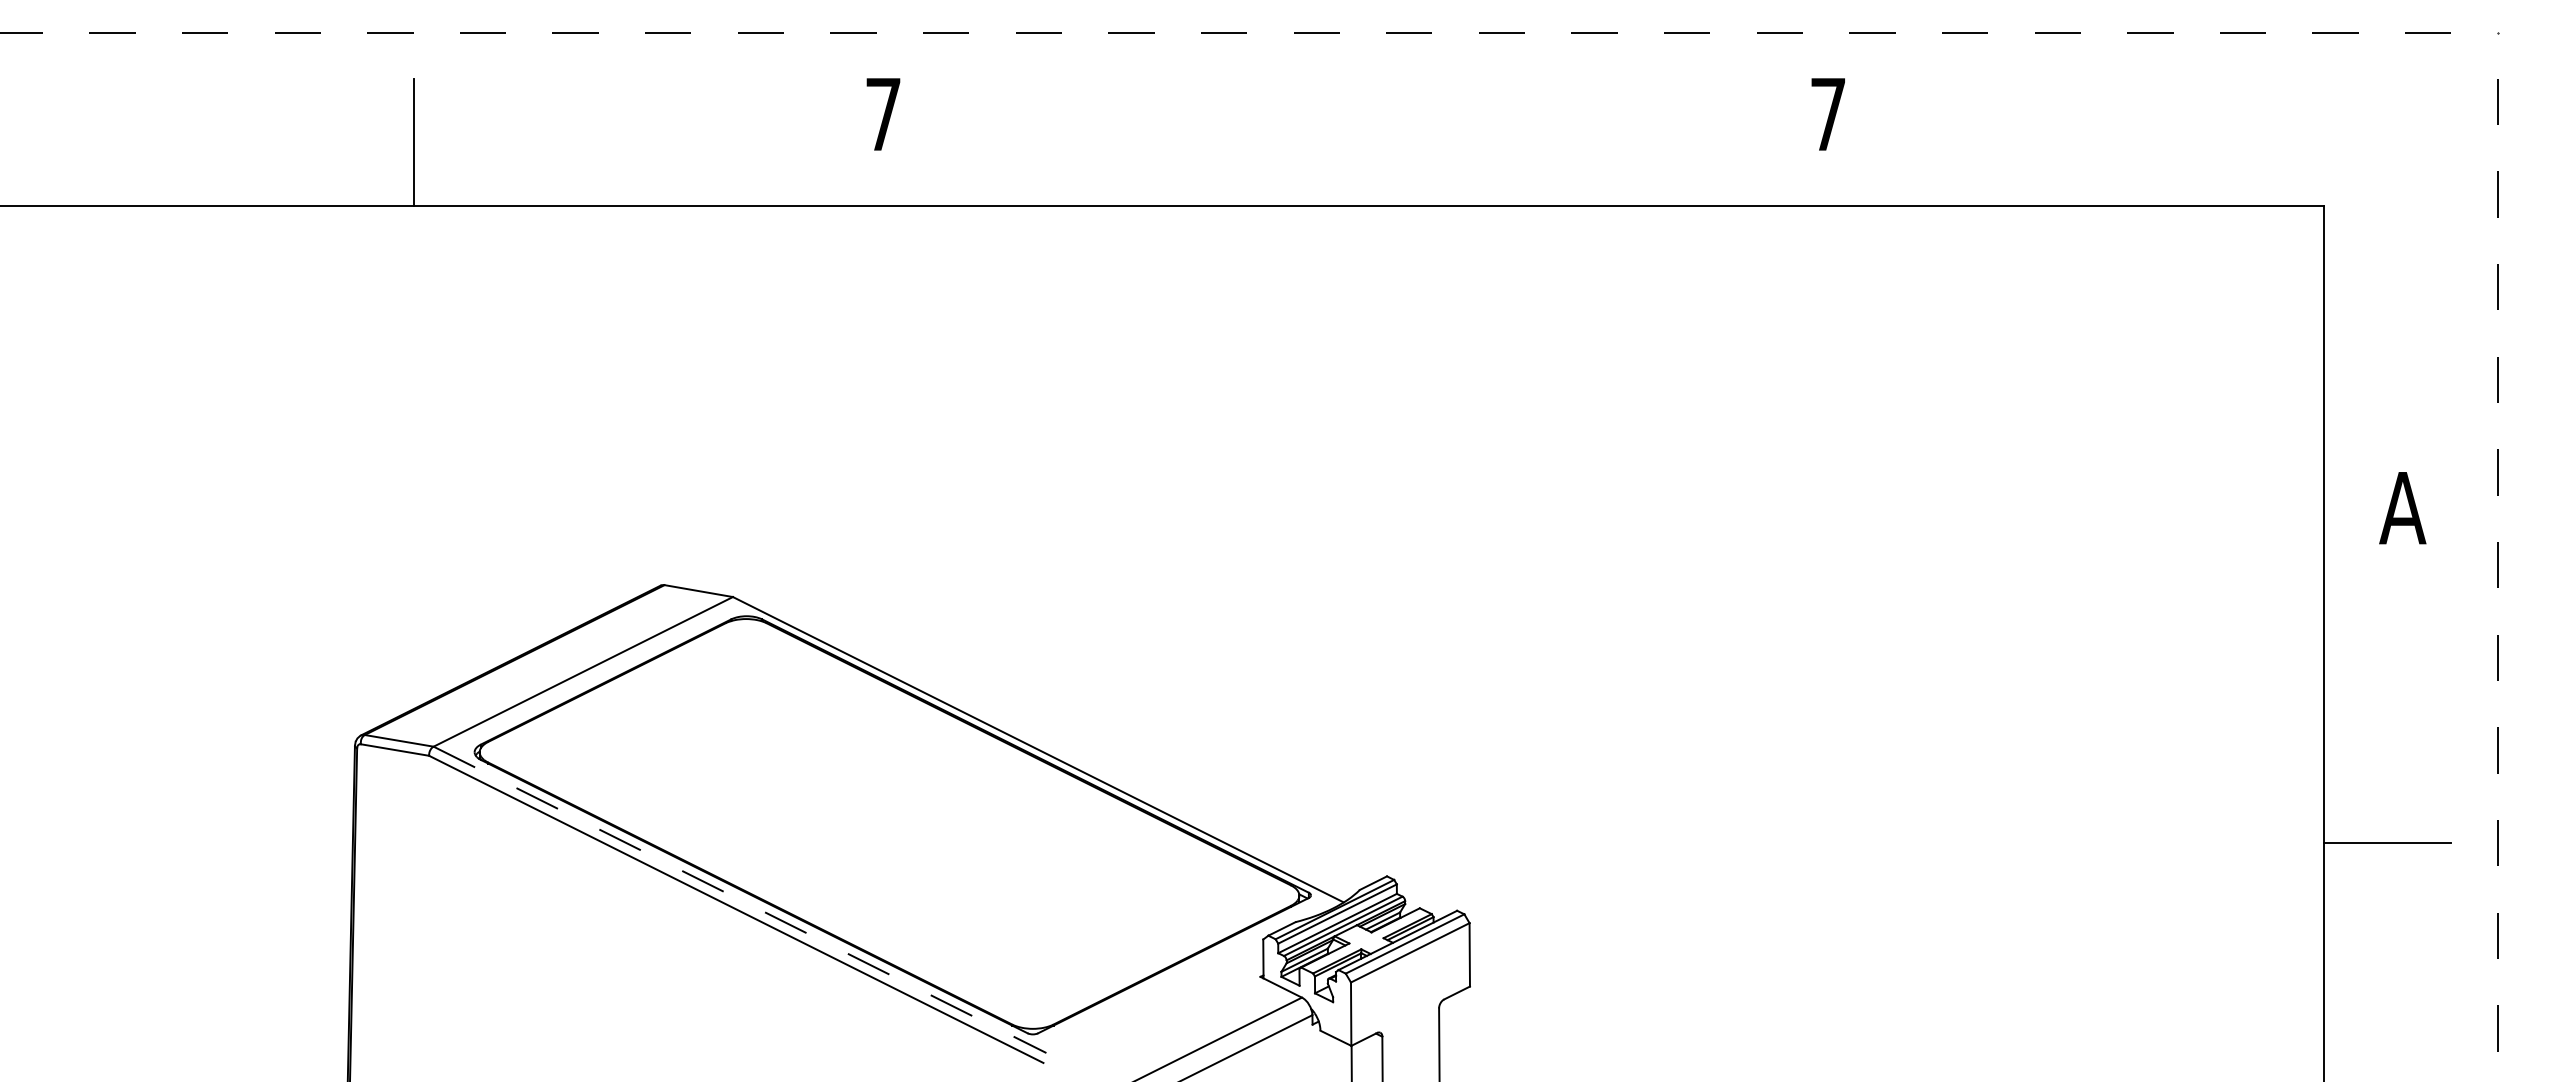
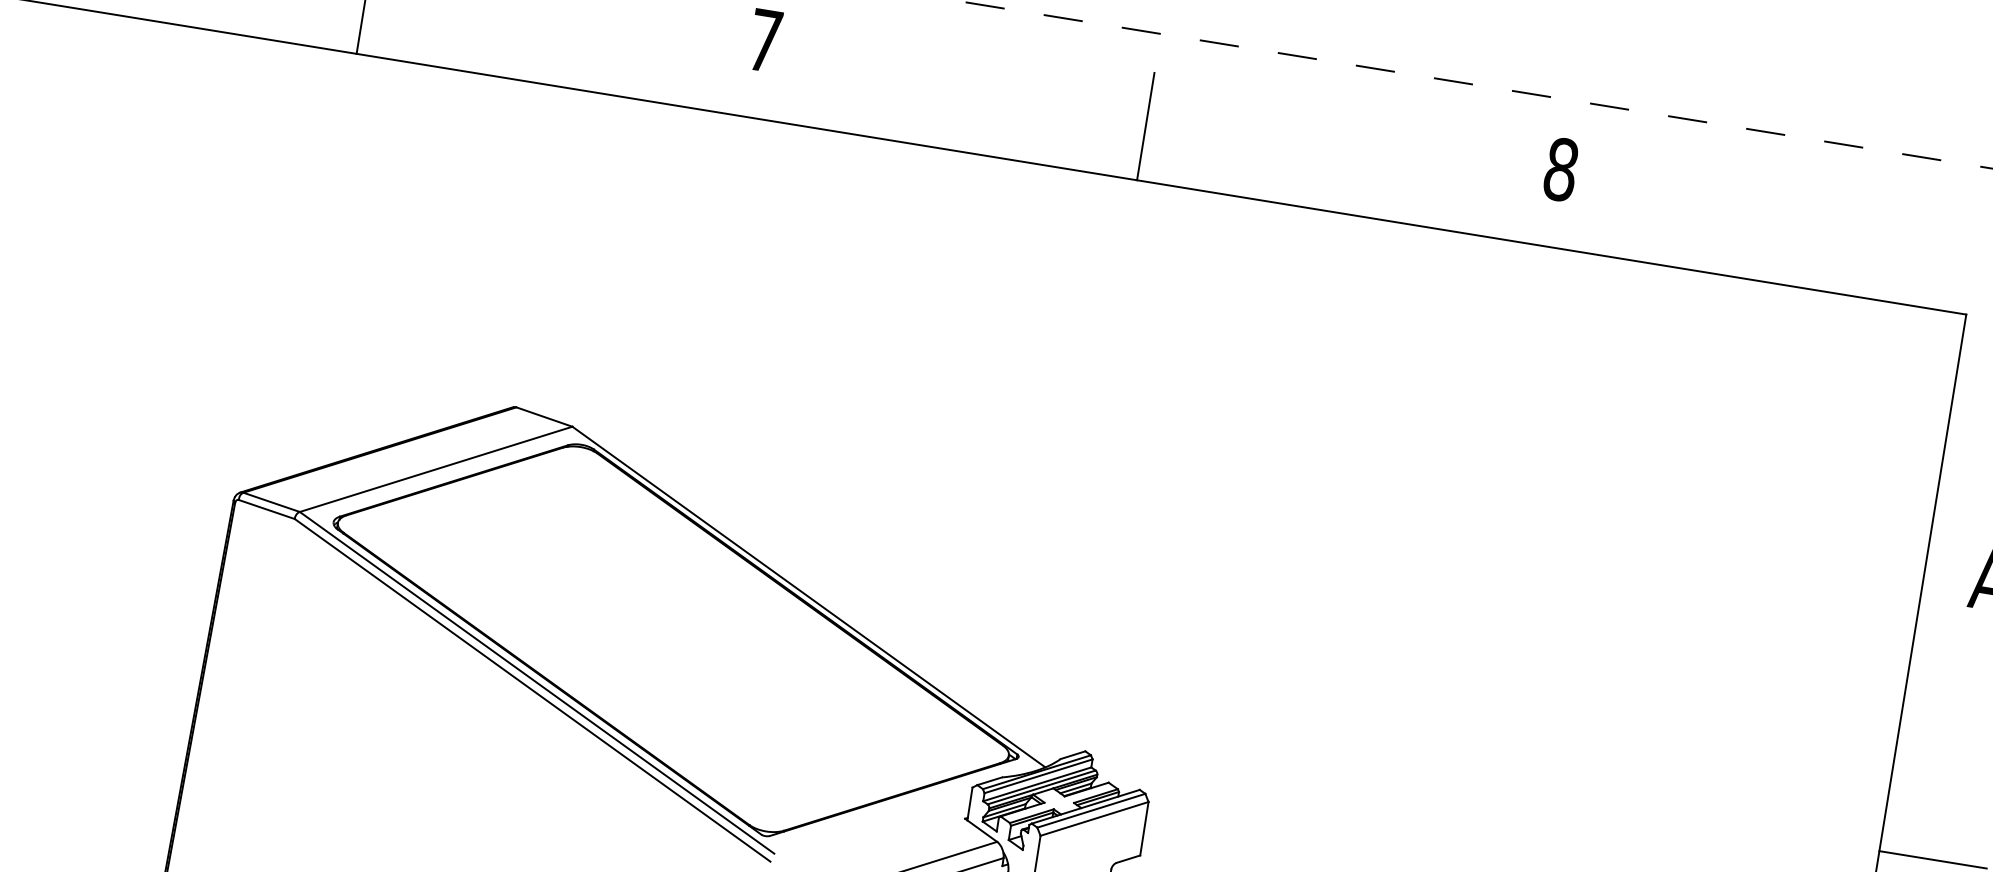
text: (1828, 114) -> (1561, 169), 7 -> 8
line: (1339, 142) -> (1145, 126), added
line: (740, 899) -> (537, 682), dashed -> solid

